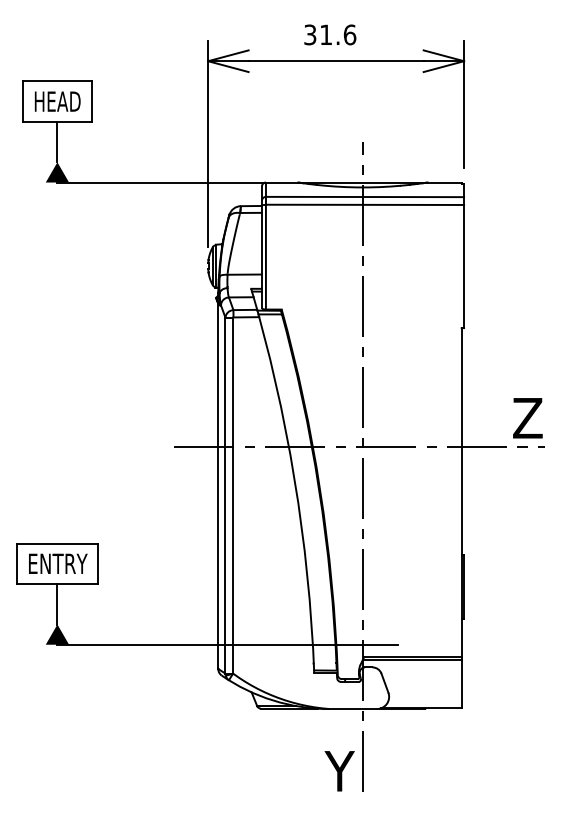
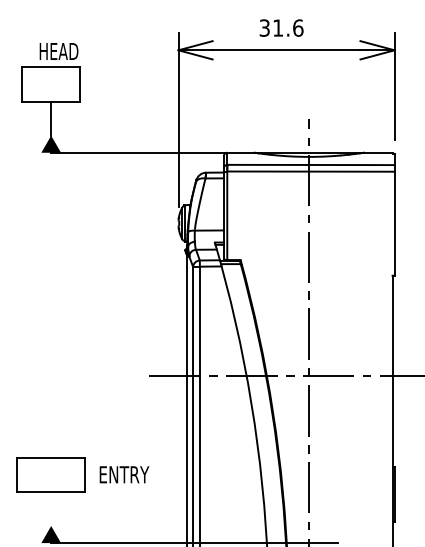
text: (57, 101) -> (58, 51), moved
text: (58, 563) -> (124, 474), moved
line: (57, 604) -> (51, 509), removed

